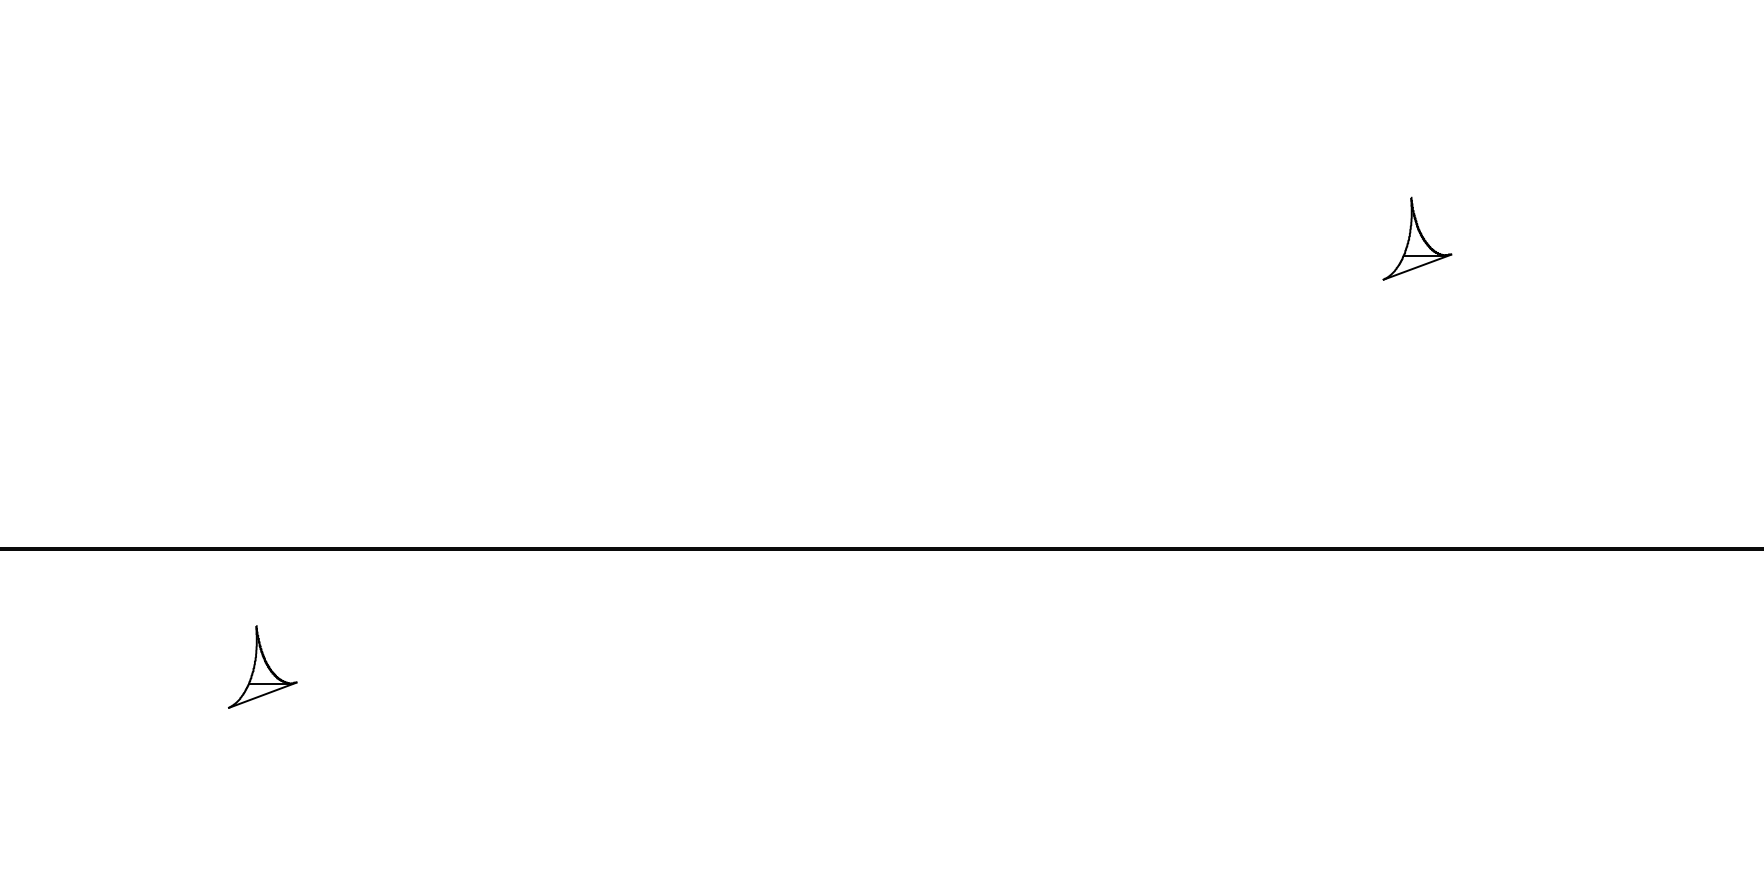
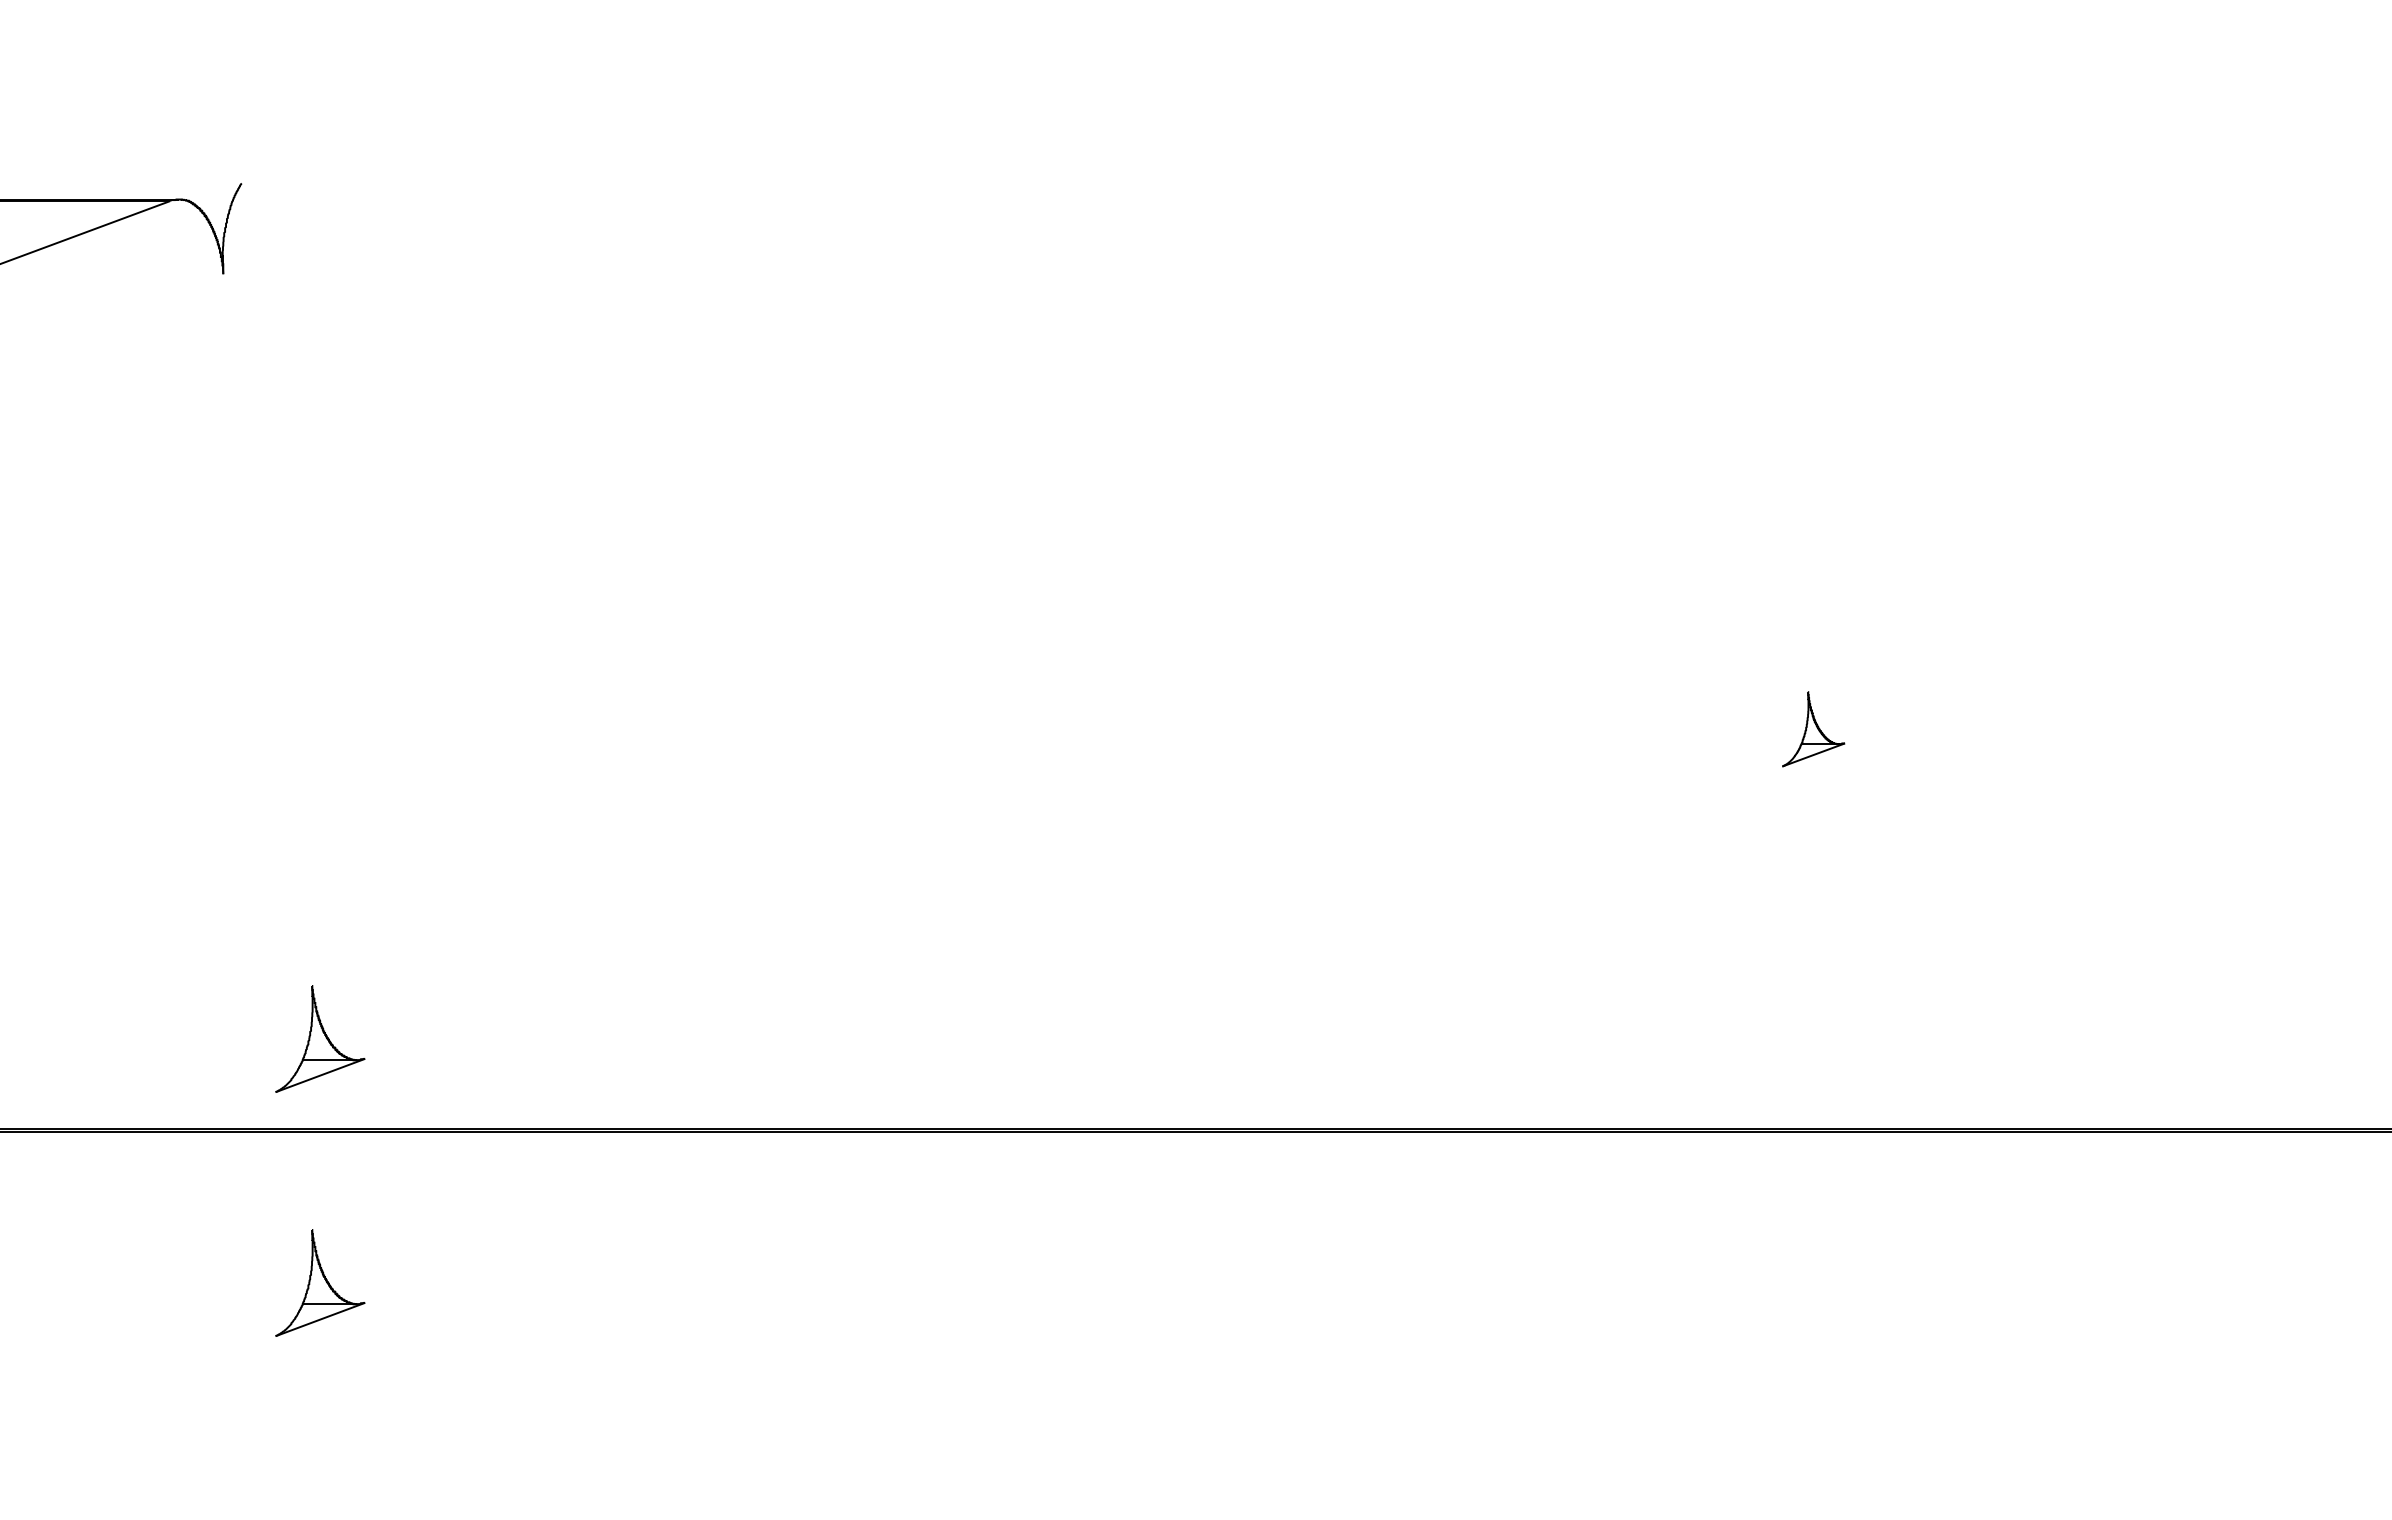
part: (1417, 239) -> (1813, 729), size x0.7
part: (262, 477) -> (320, 1038), added

